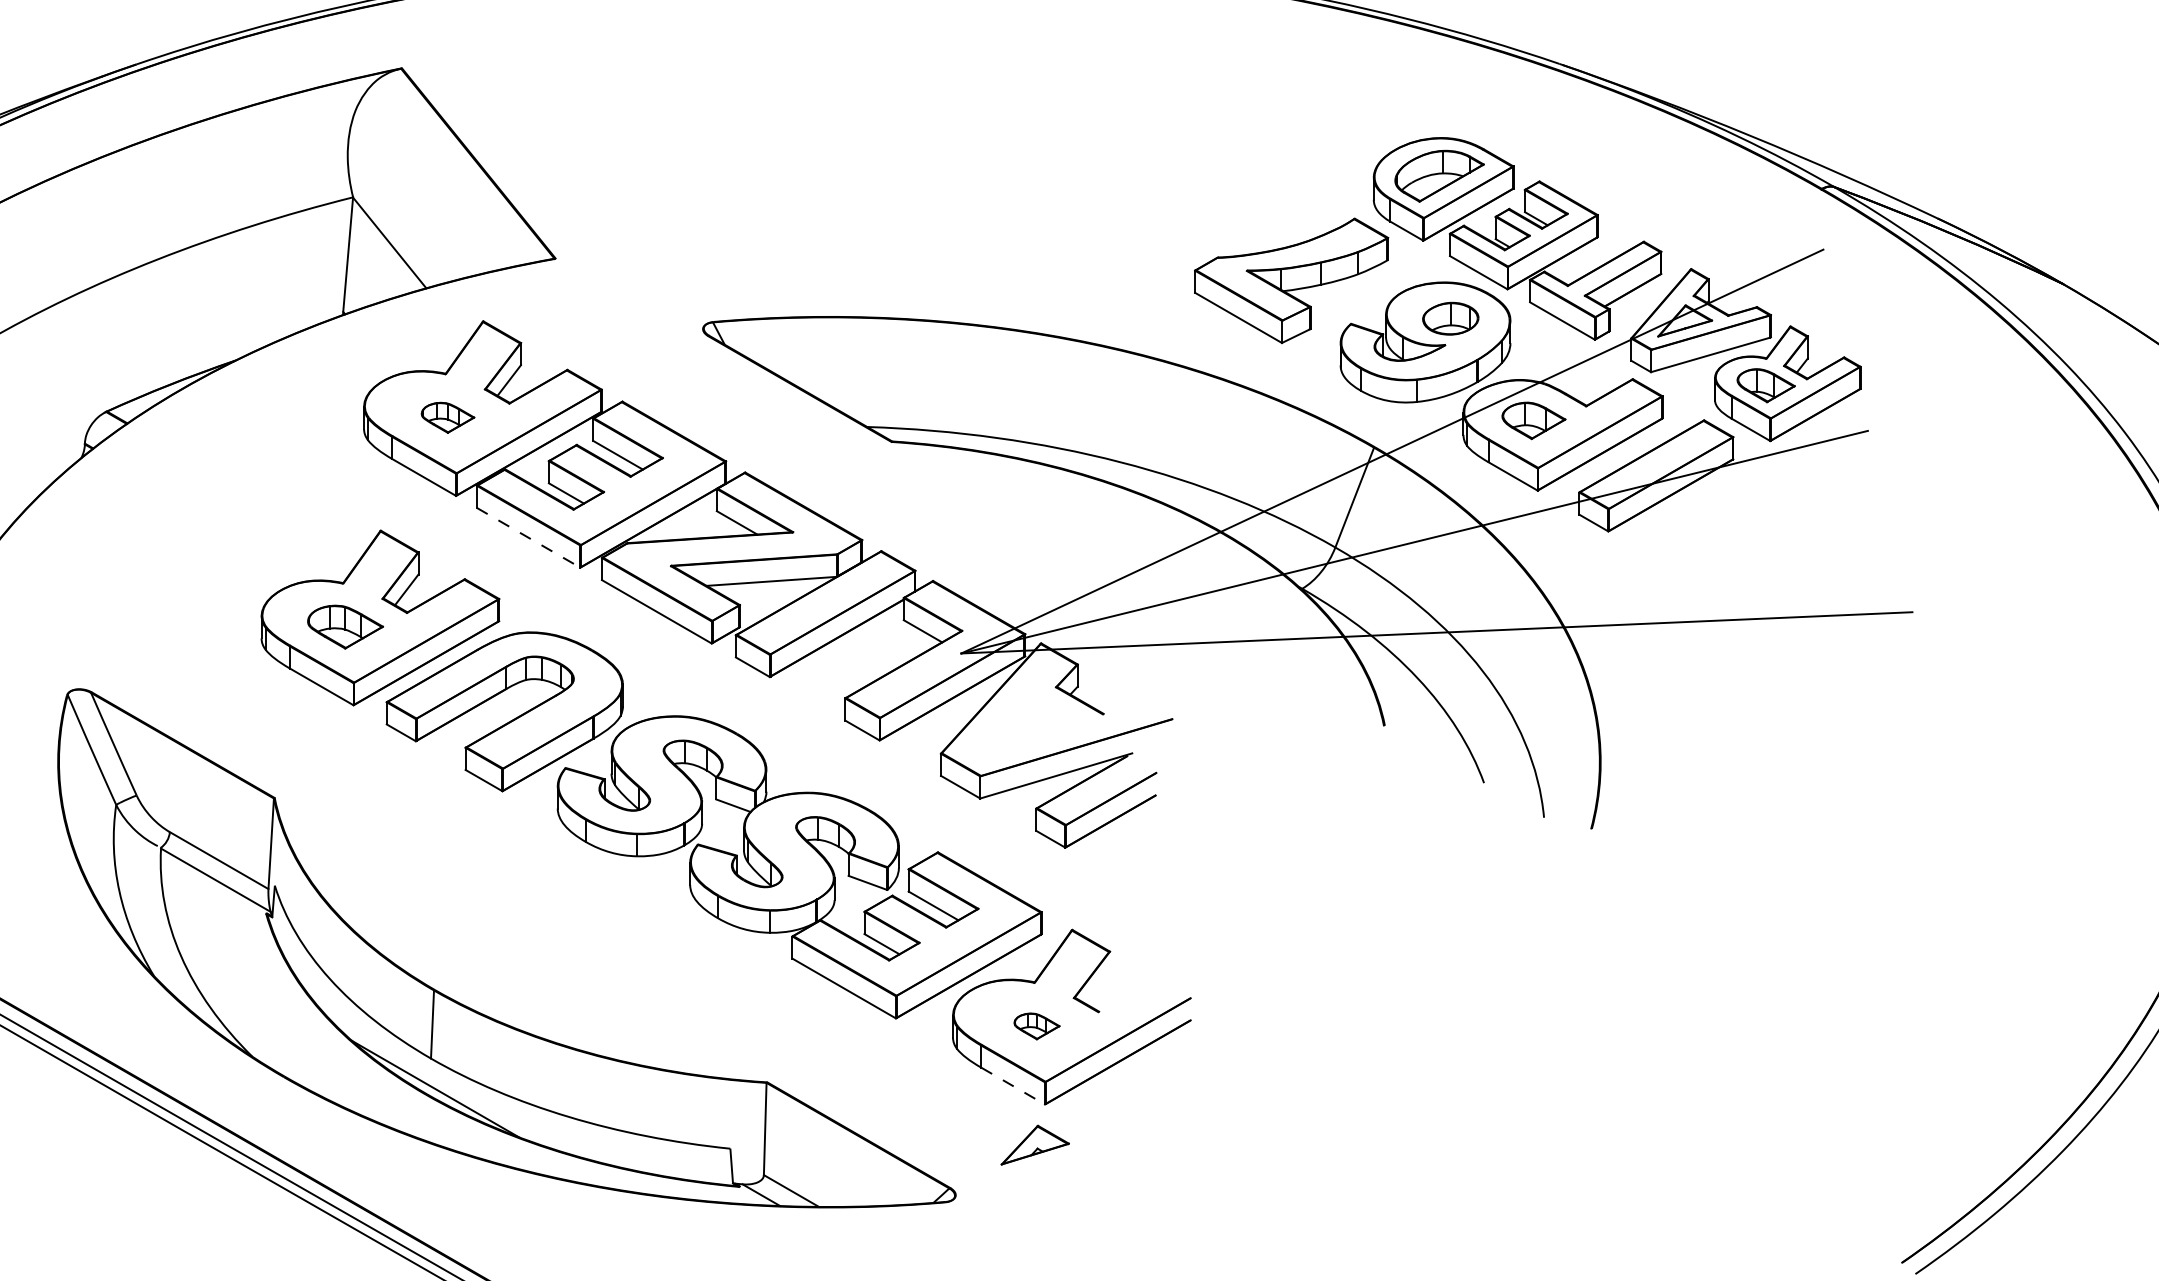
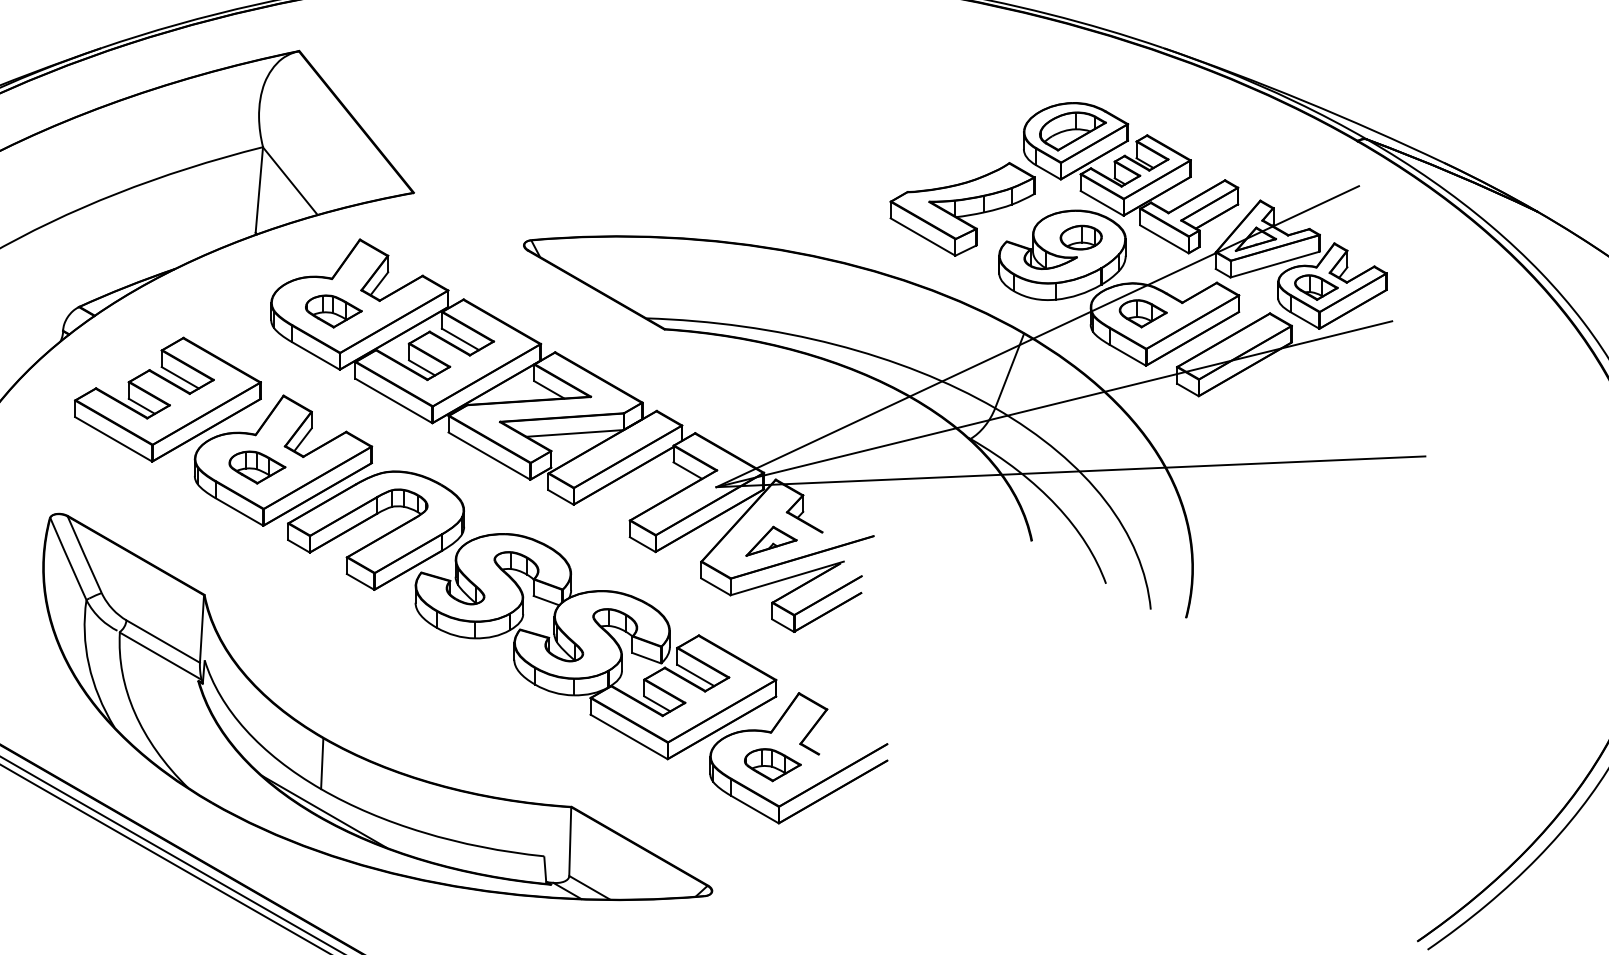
part: (447, 417) -> (333, 311), size x1.43
part: (225, 536) -> (167, 399), added
line: (528, 537) -> (393, 400), dashed -> solid
part: (1036, 1026) -> (772, 765), size x1.67
line: (1013, 1086) -> (755, 809), dashed -> solid
part: (1034, 1144) -> (770, 540), moved

